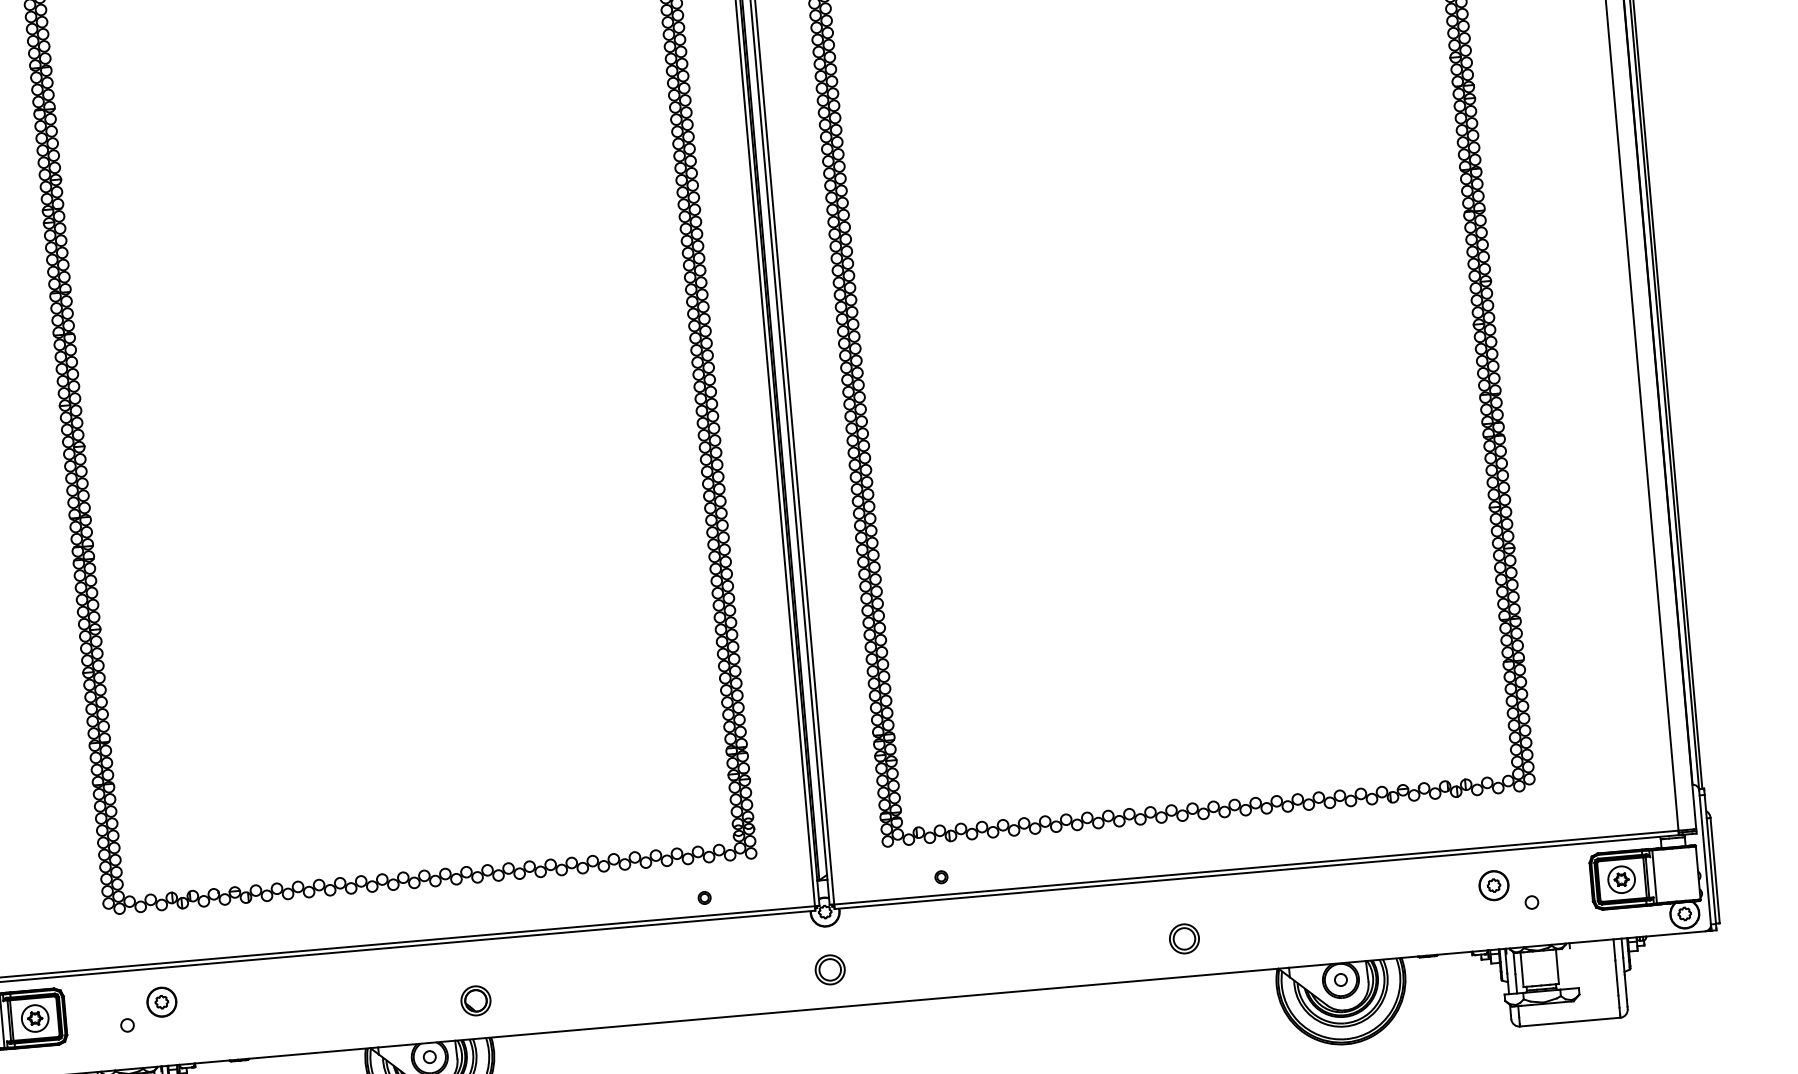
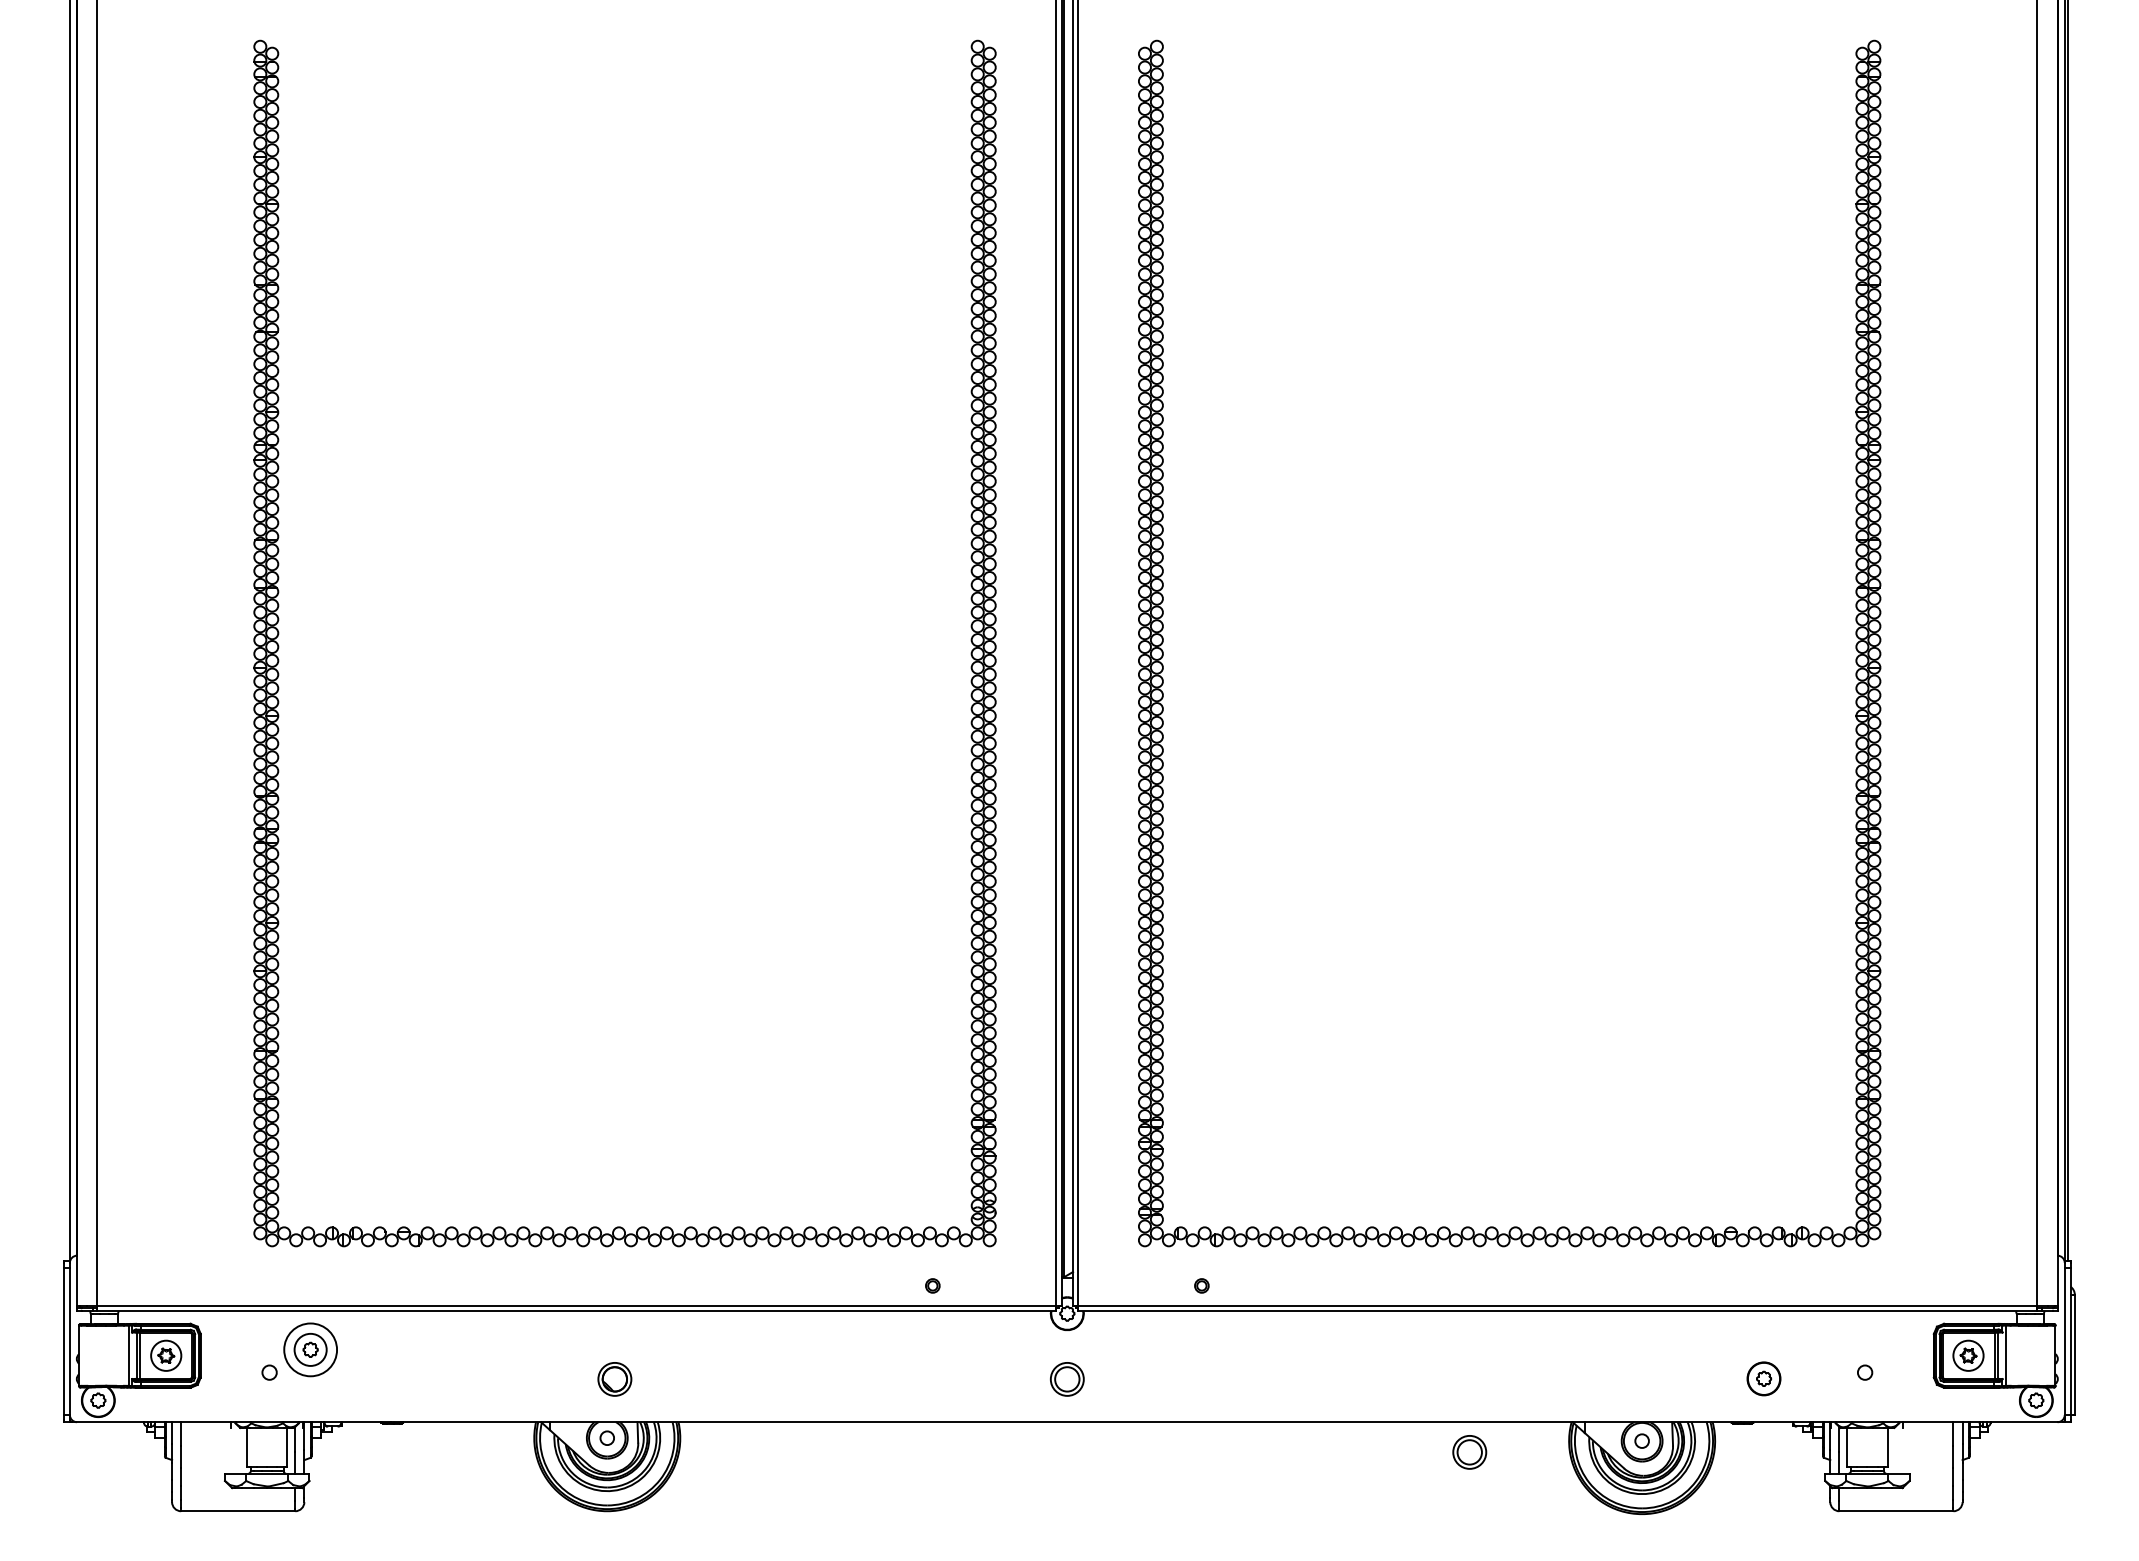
part: (1493, 885) -> (1763, 1378), moved
part: (1184, 939) -> (1469, 1452), moved
circle: (161, 1001) -> (310, 1349), size x1.6
part: (475, 1001) -> (614, 1379), moved

